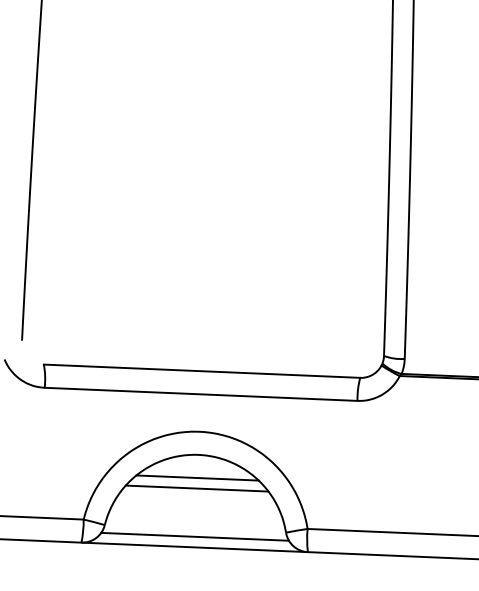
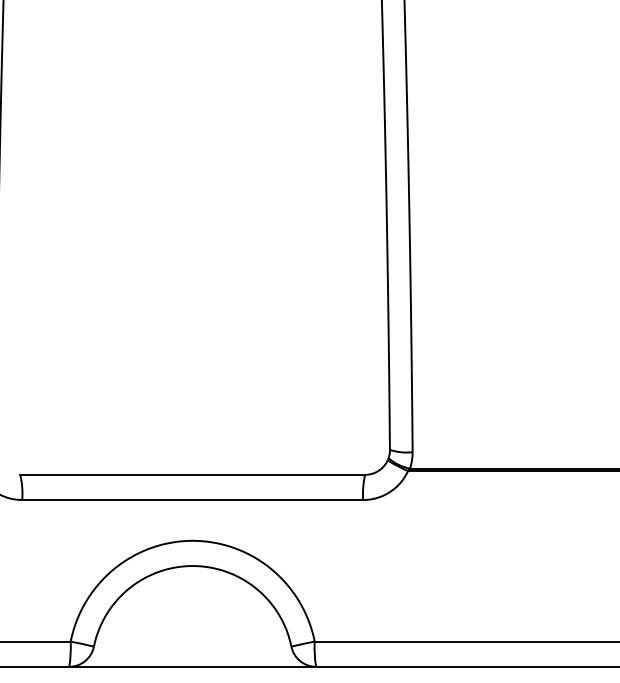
line: (197, 478) -> (192, 591), removed
line: (196, 488) -> (192, 602), removed
line: (194, 536) -> (192, 655), removed

